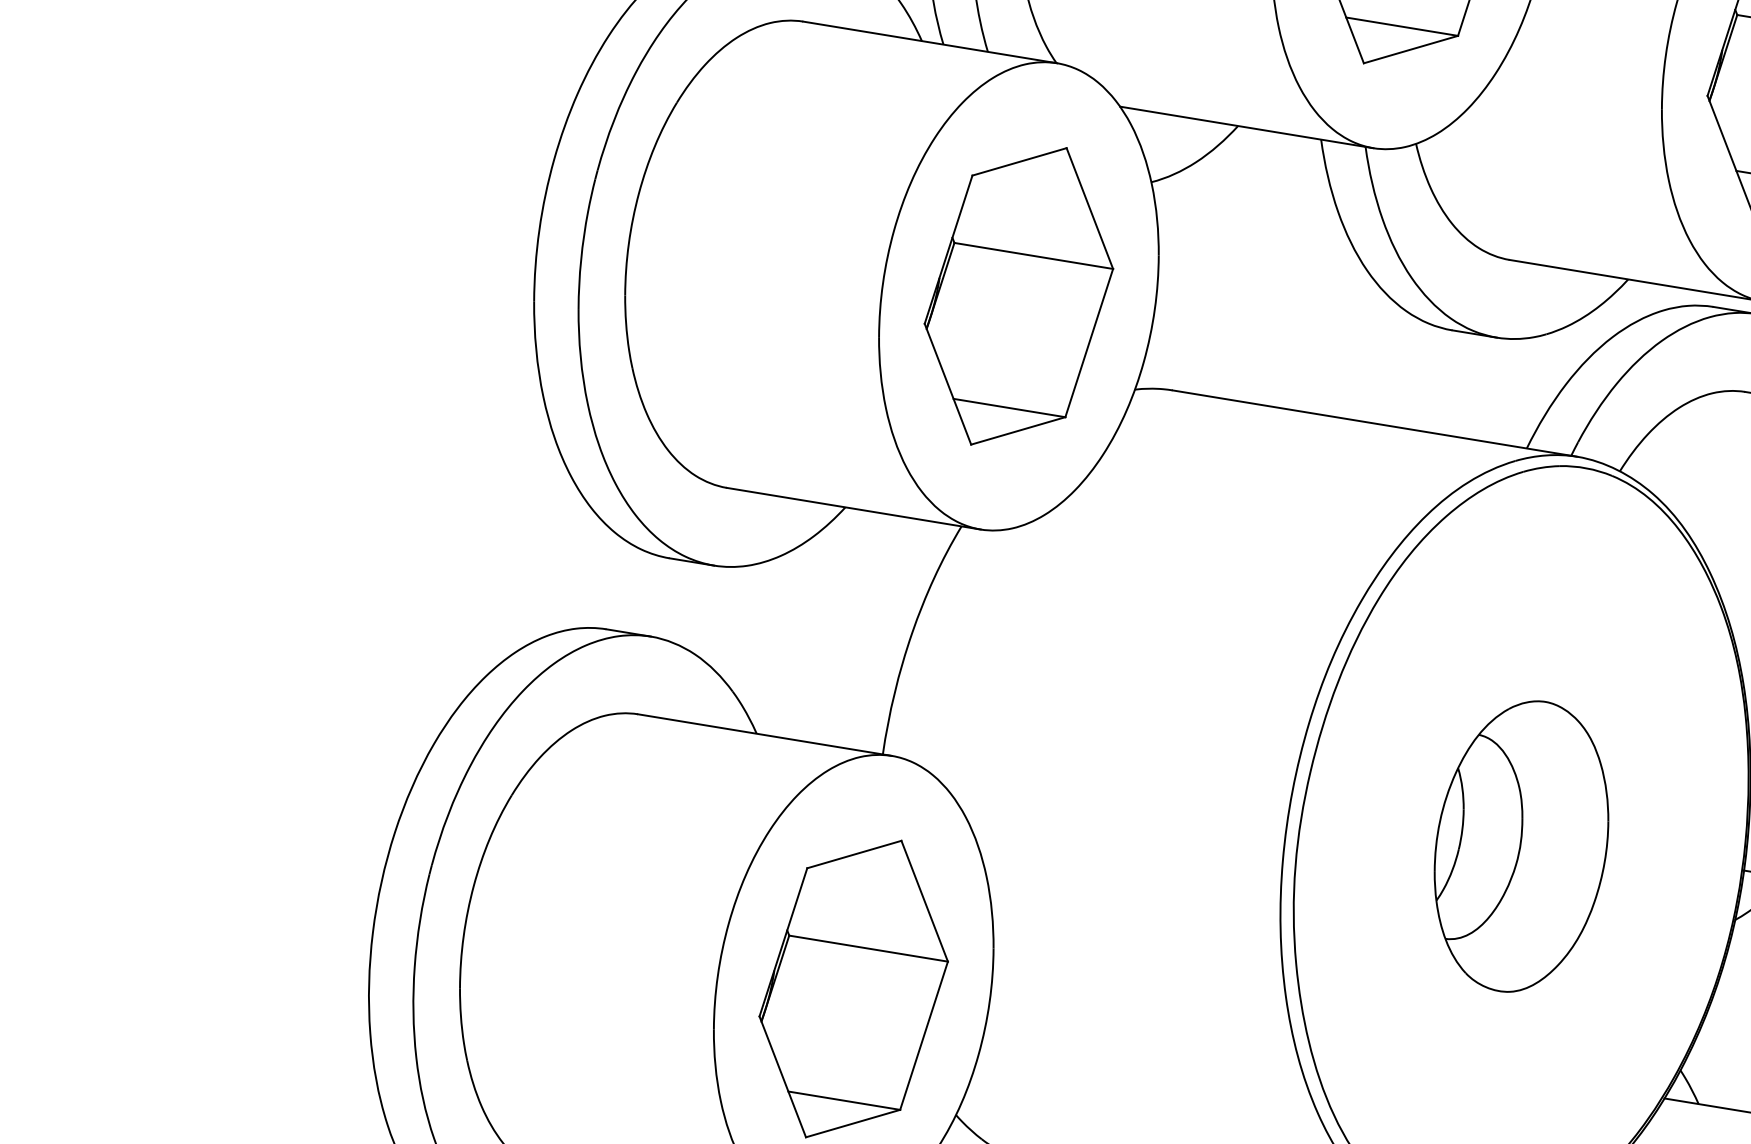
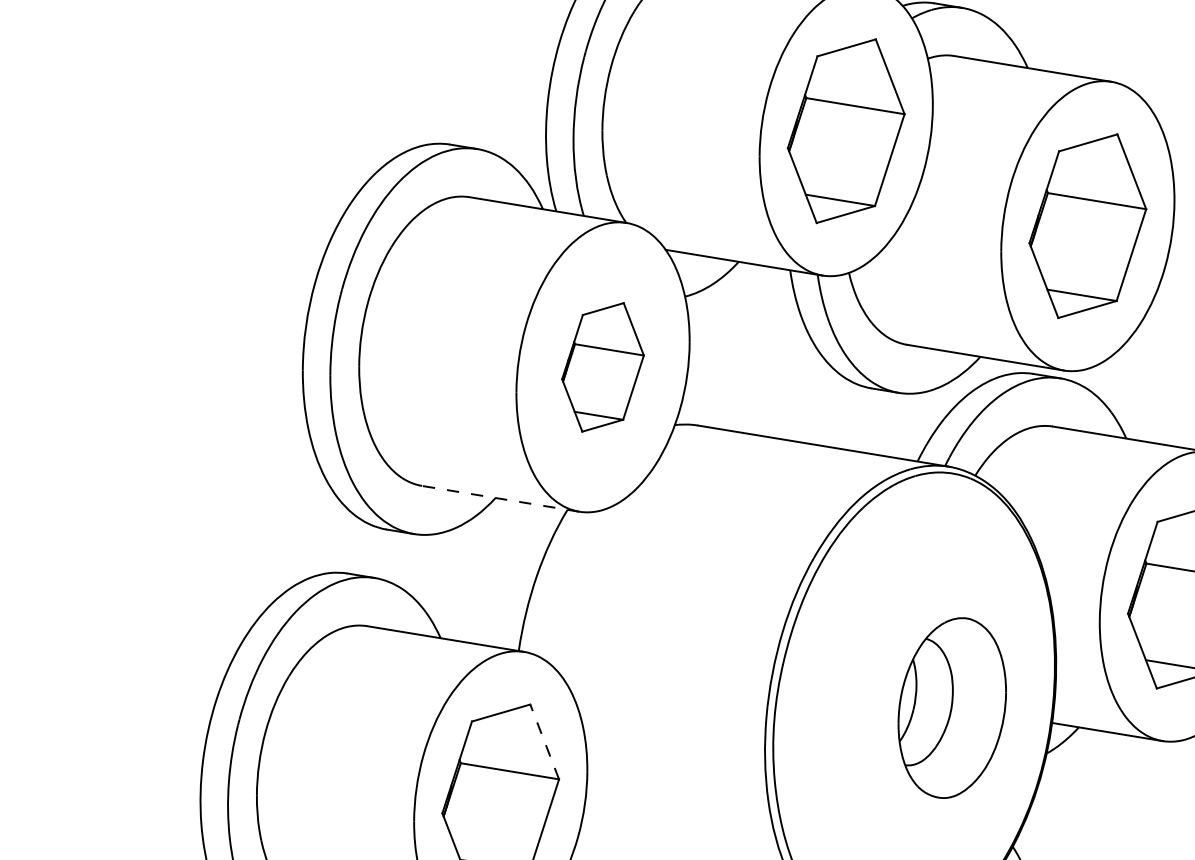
part: (1018, 296) -> (602, 367), size x0.7
line: (853, 508) -> (500, 498), solid -> dashed
part: (1520, 845) -> (951, 707), moved
line: (924, 900) -> (544, 741), solid -> dashed

